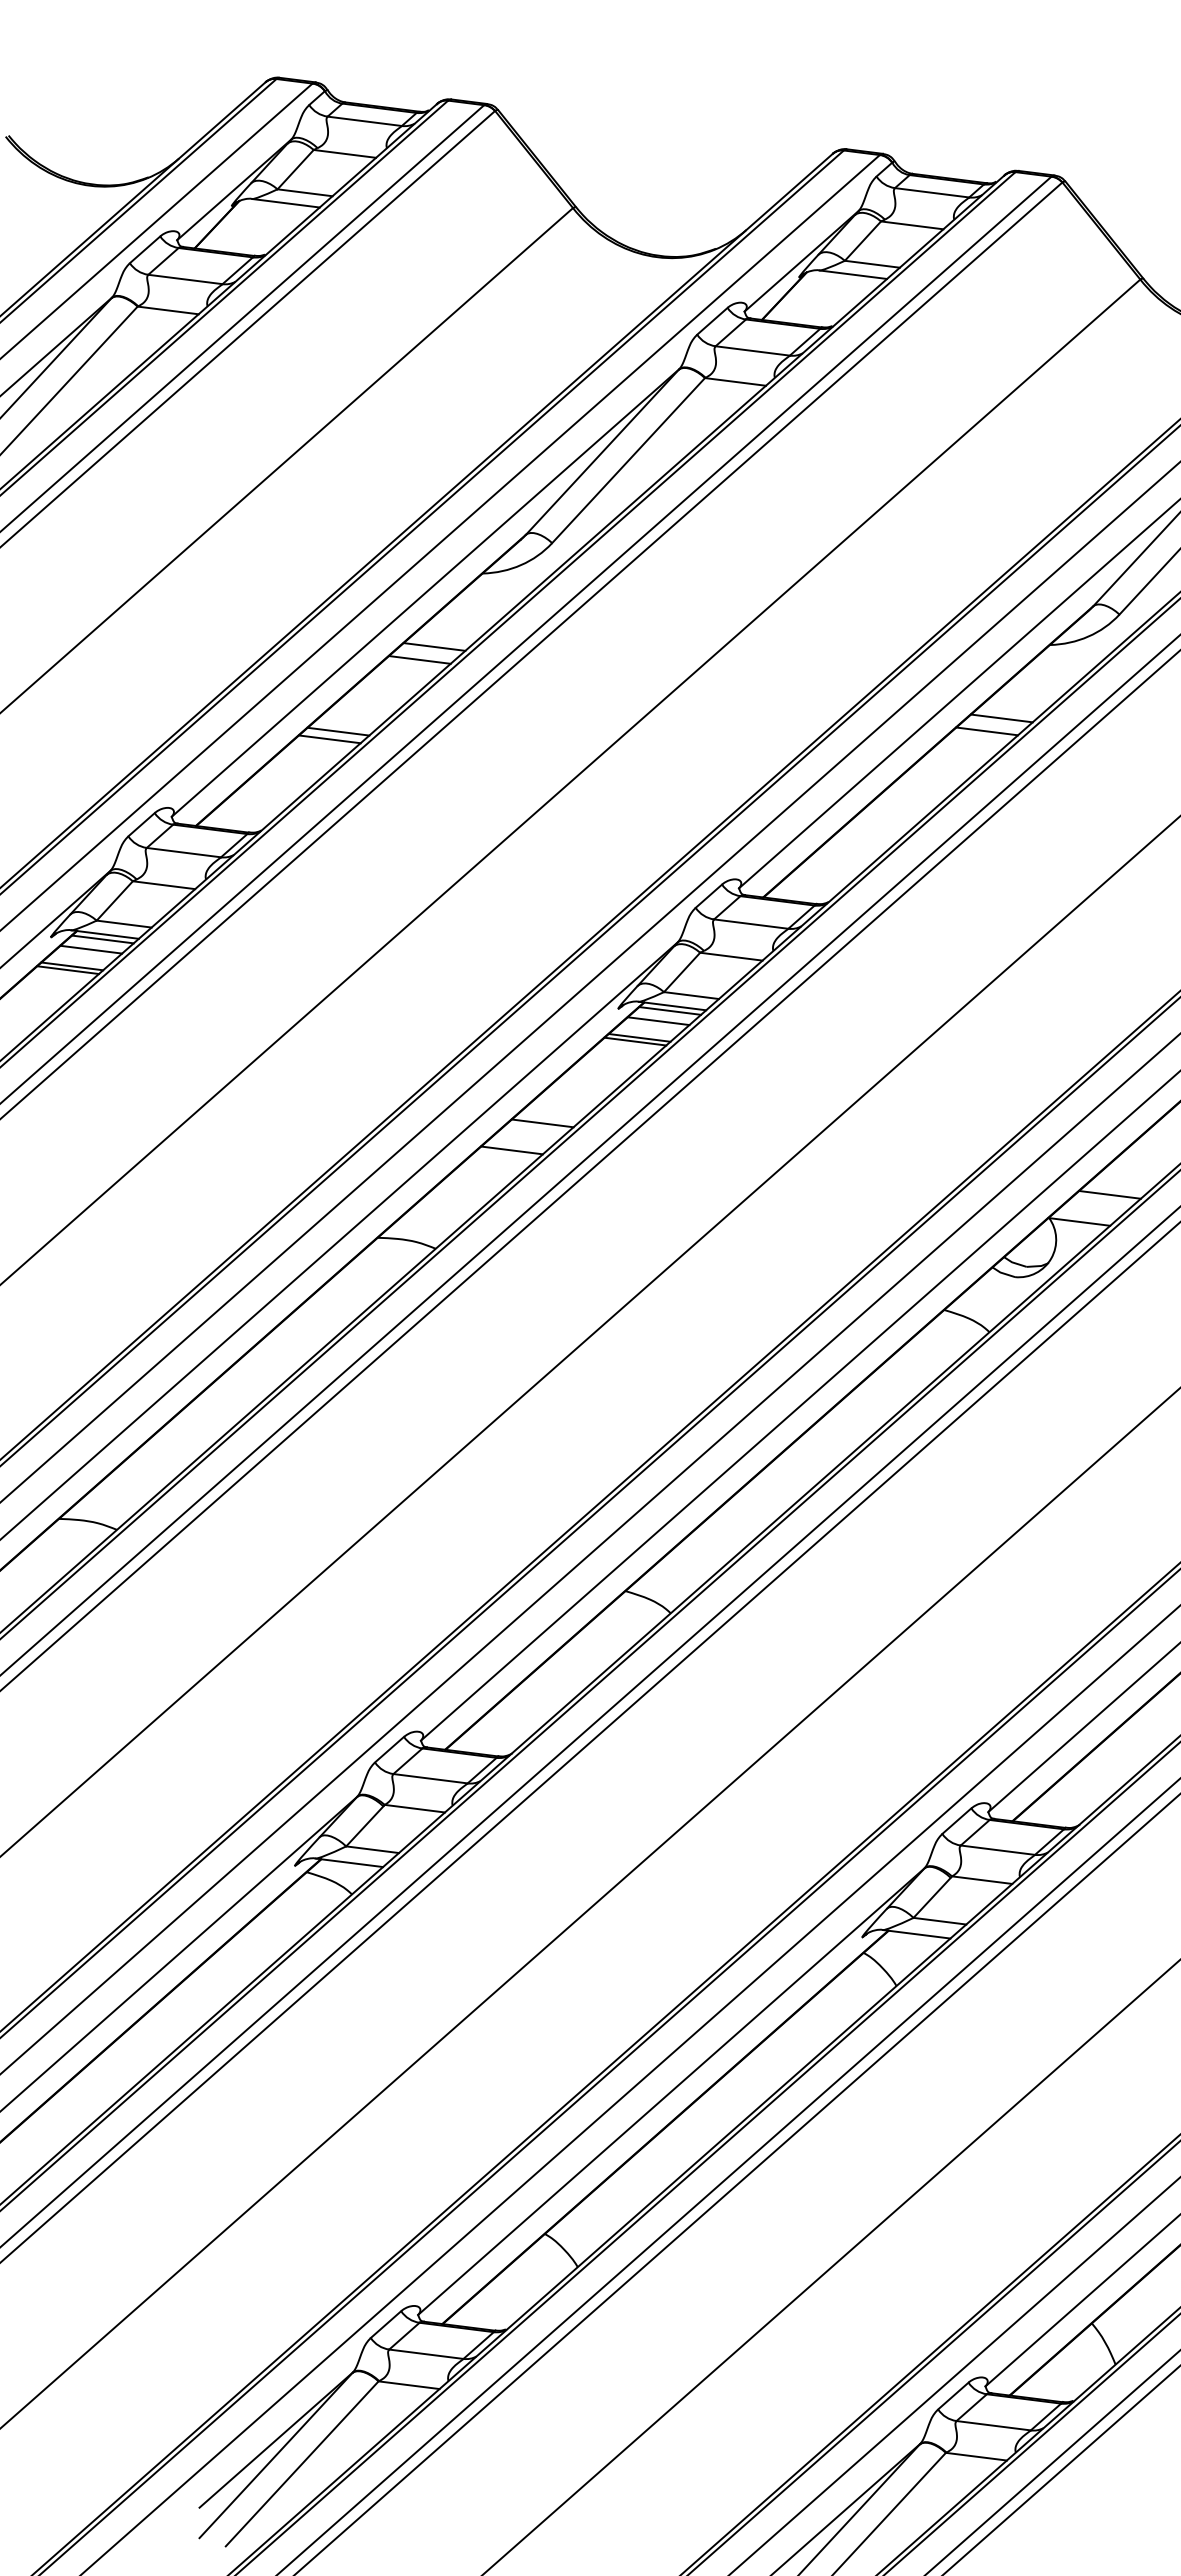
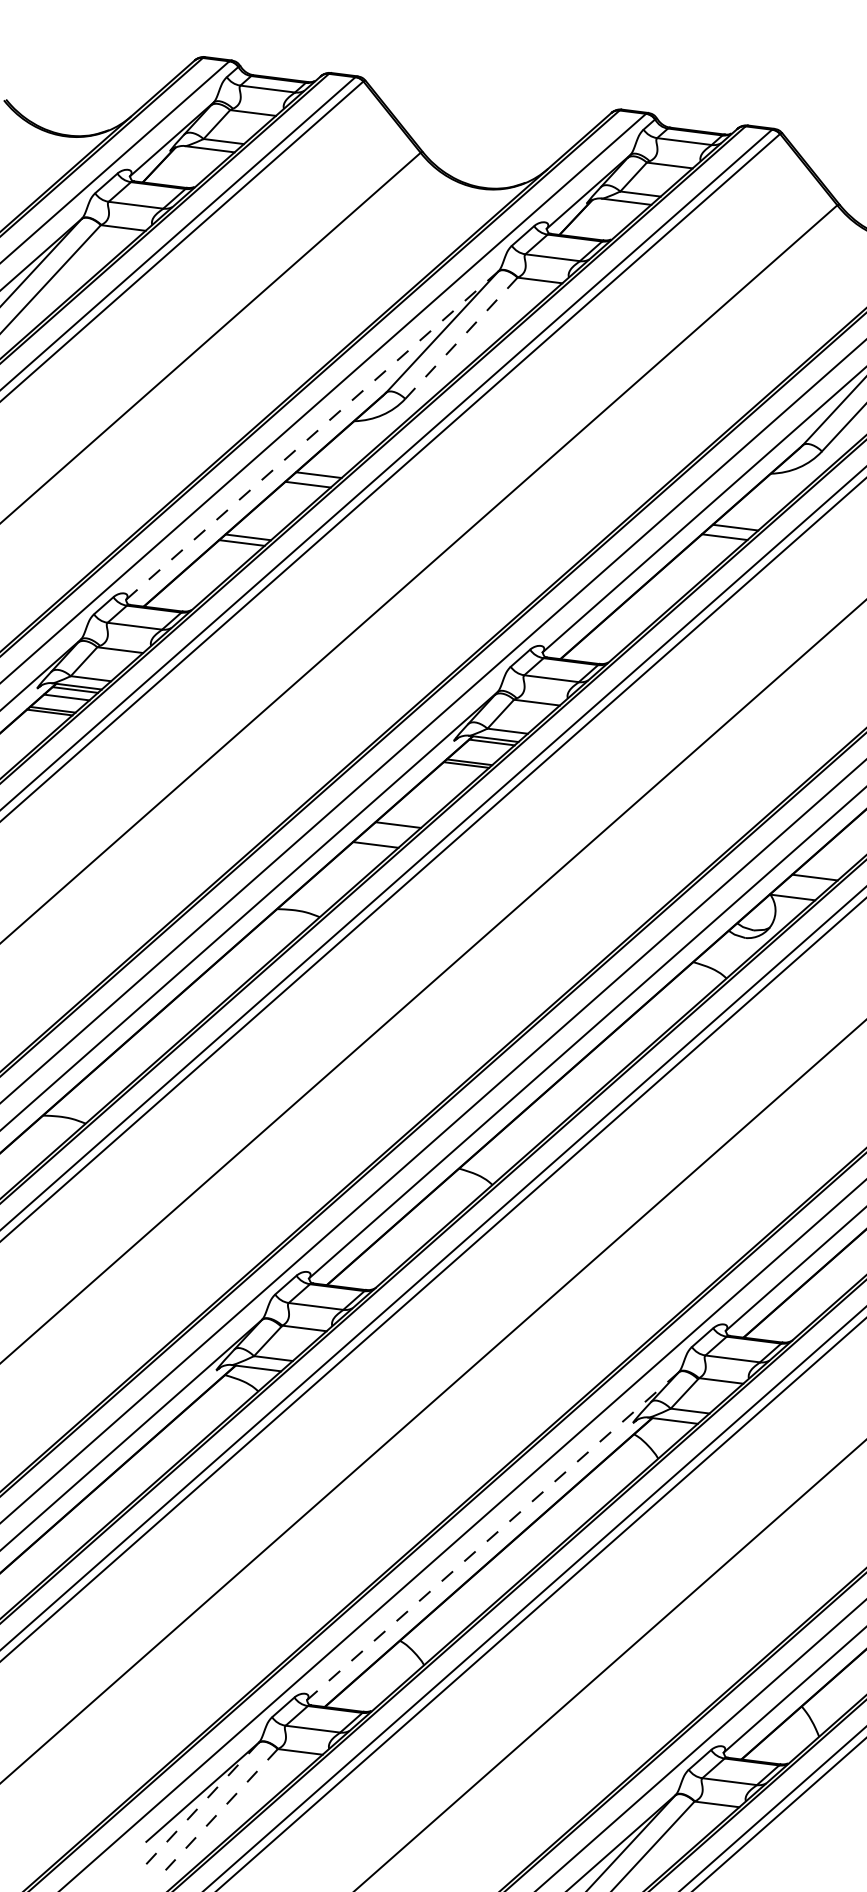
line: (628, 460) -> (461, 338), solid -> dashed
line: (425, 593) -> (312, 435), solid -> dashed
line: (658, 1021) -> (483, 750), removed
line: (671, 2091) -> (492, 1536), solid -> dashed
line: (276, 2455) -> (202, 1803), solid -> dashed
line: (301, 2464) -> (221, 1810), solid -> dashed

